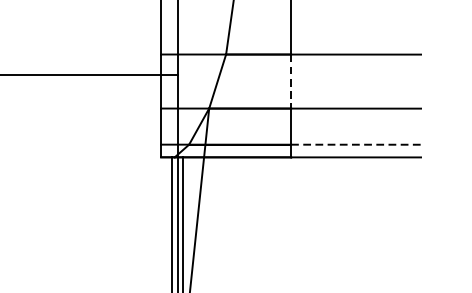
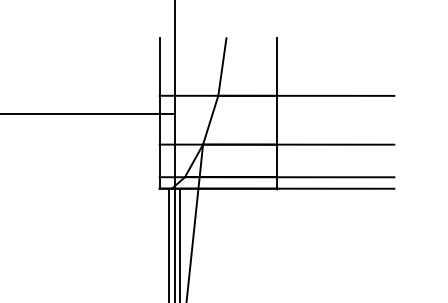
line: (291, 81) -> (277, 120), dashed -> solid
line: (355, 144) -> (335, 177), dashed -> solid

